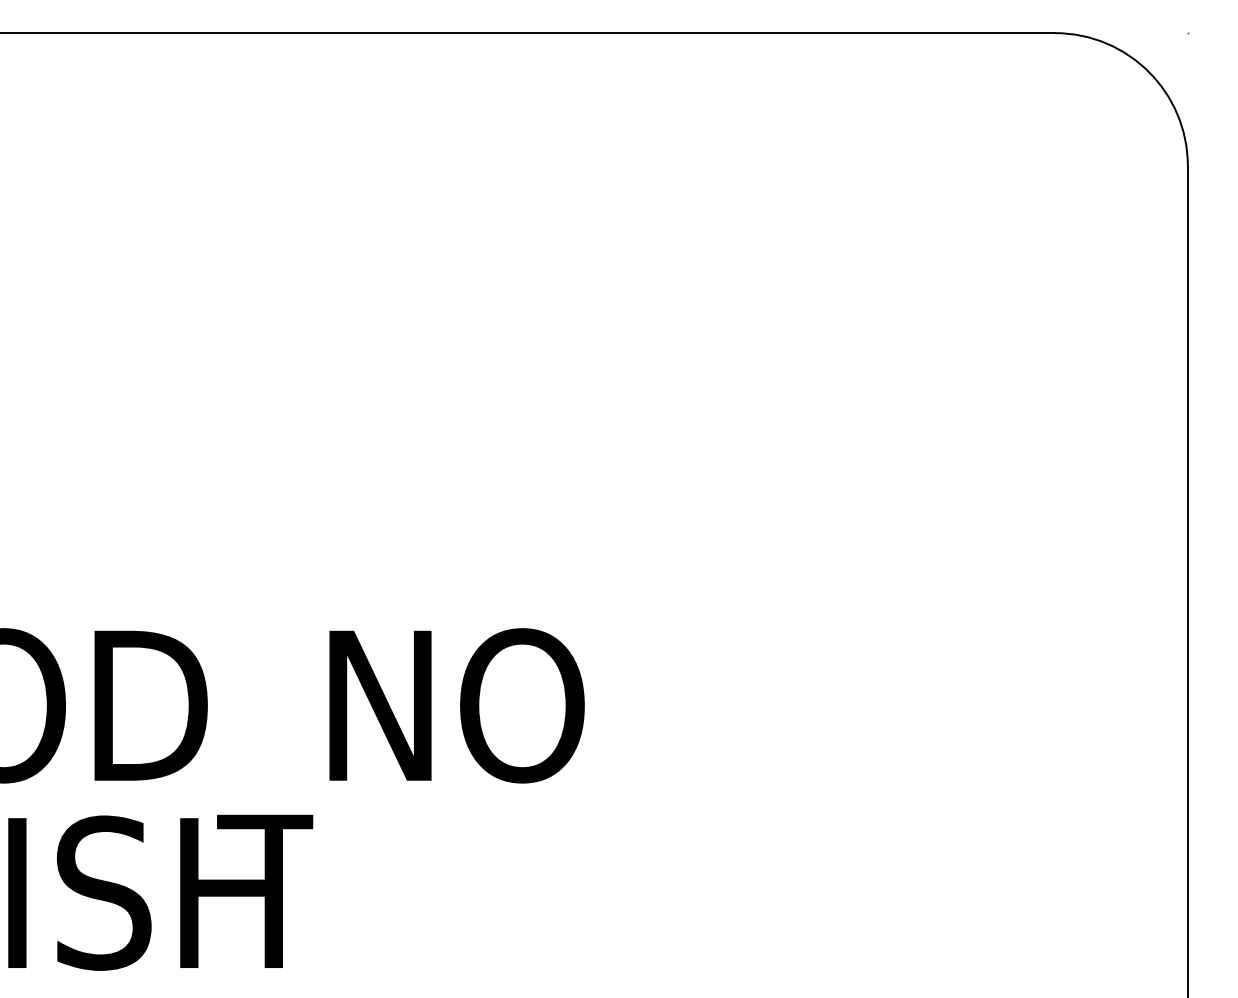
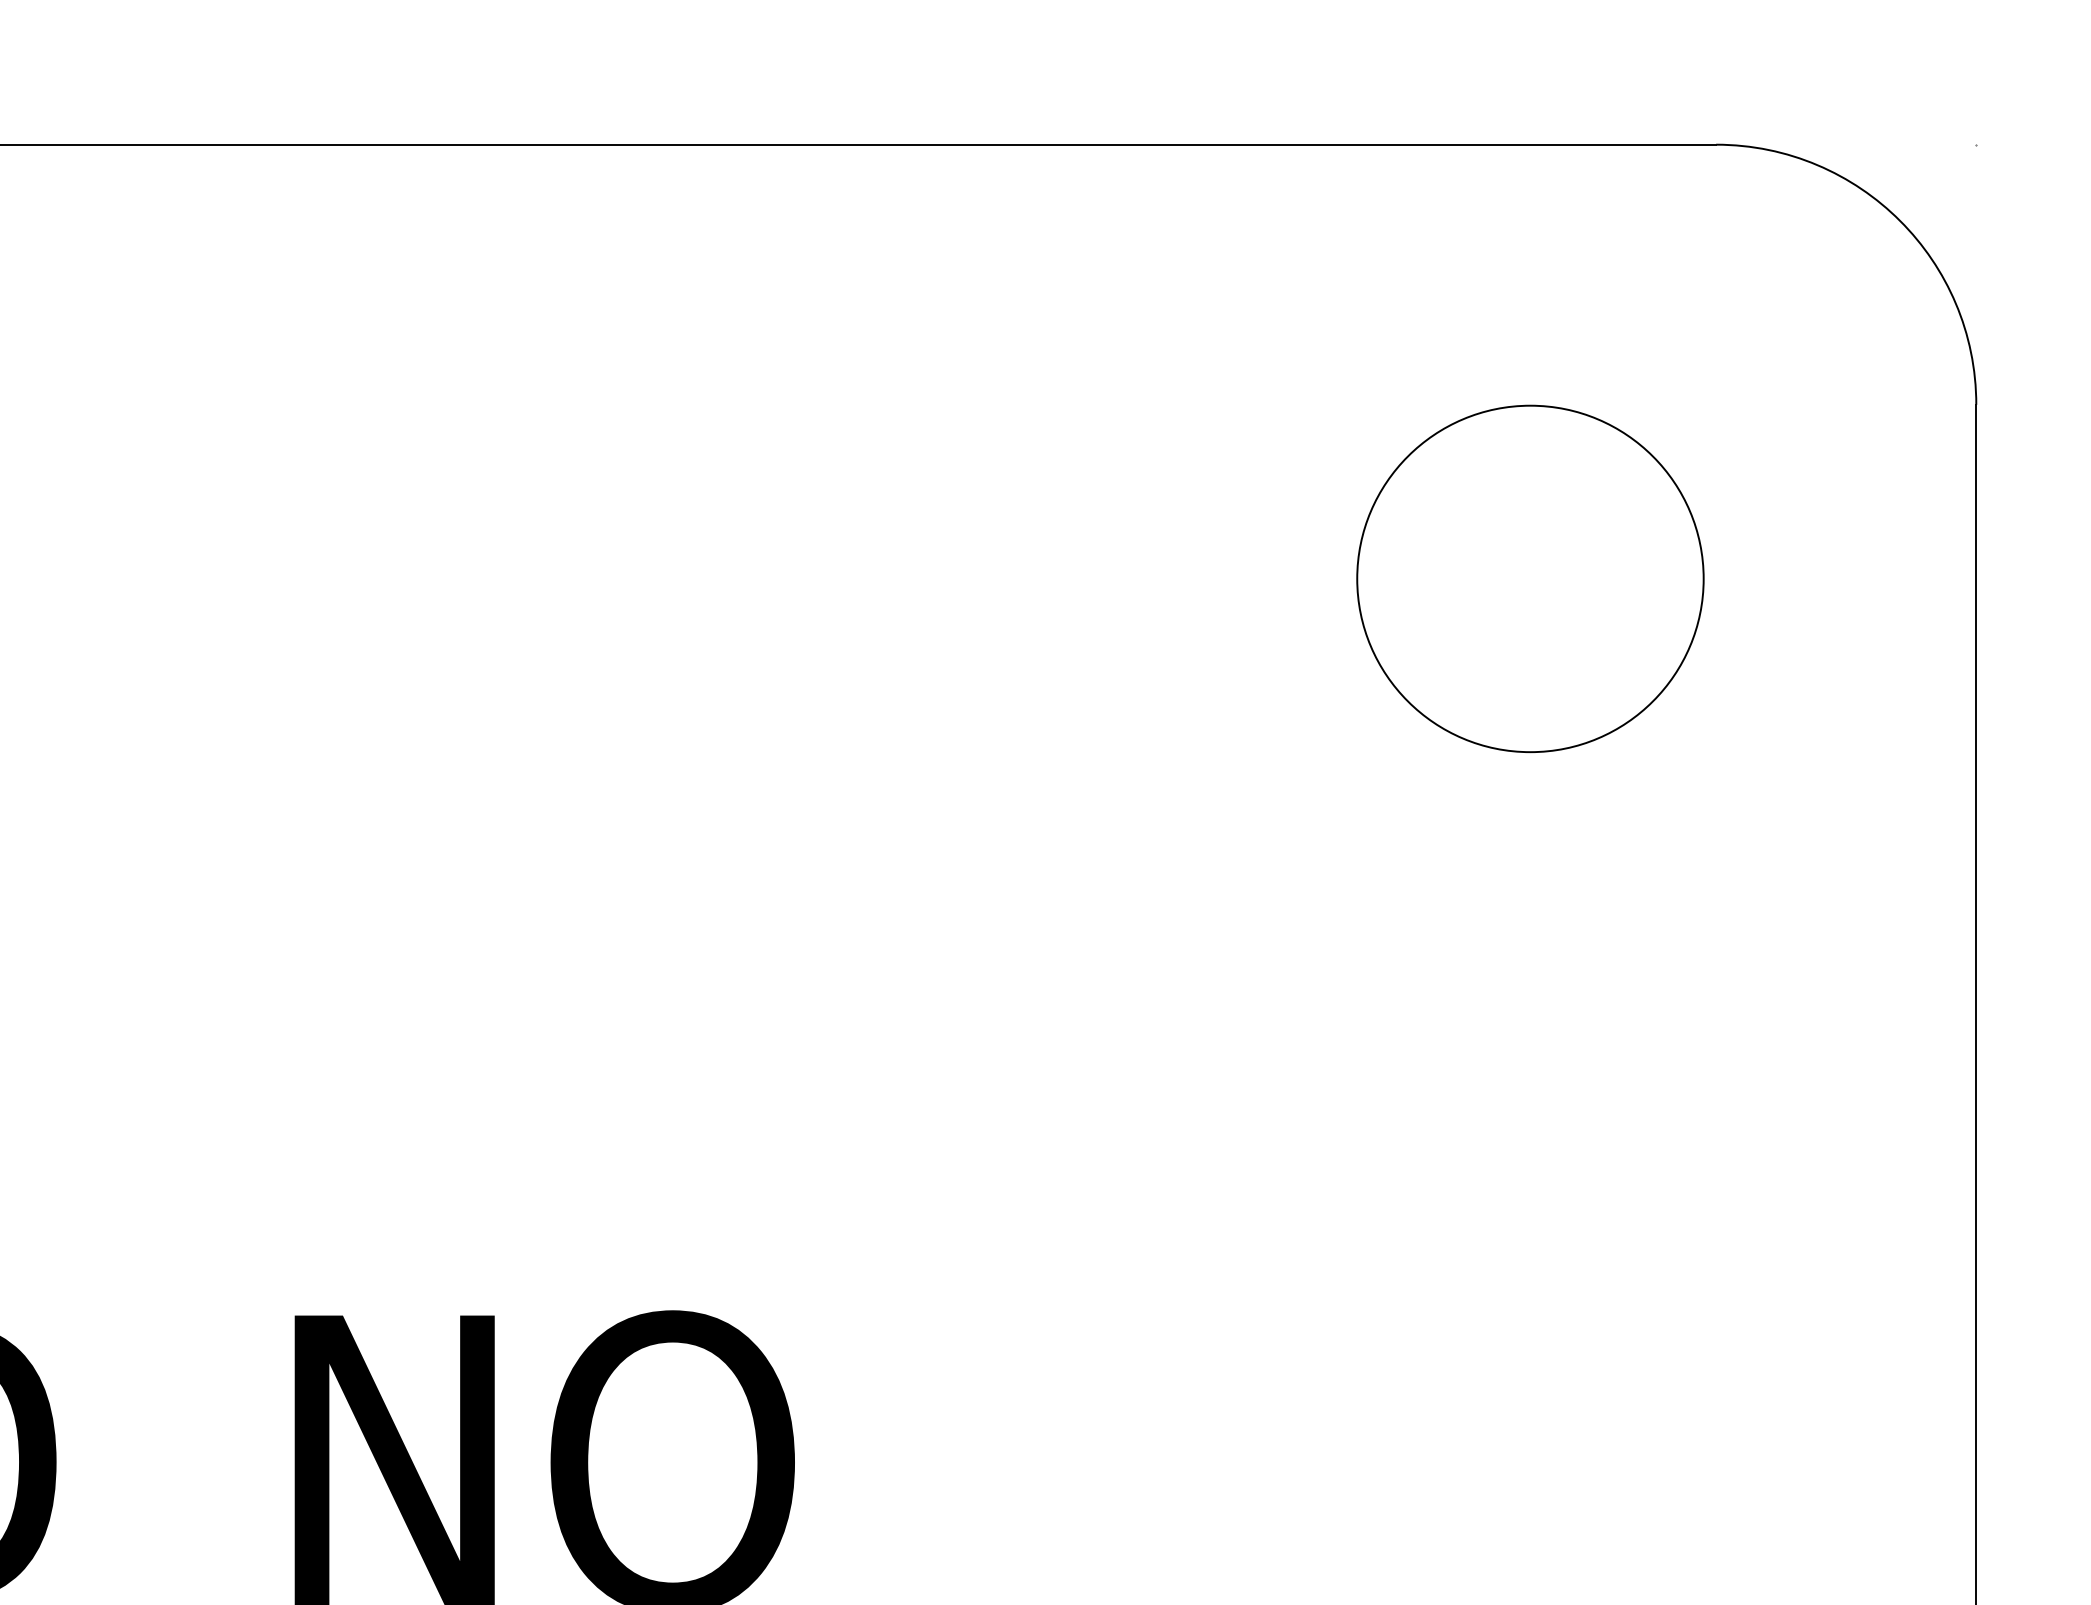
circle: (960, 254) -> (1530, 578), added

